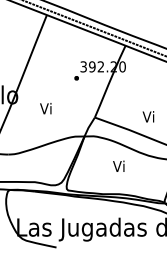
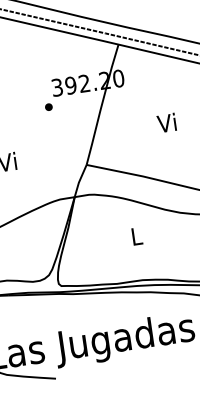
text: (148, 116) -> (166, 122), moved
text: (118, 165) -> (134, 235), Vi -> L

